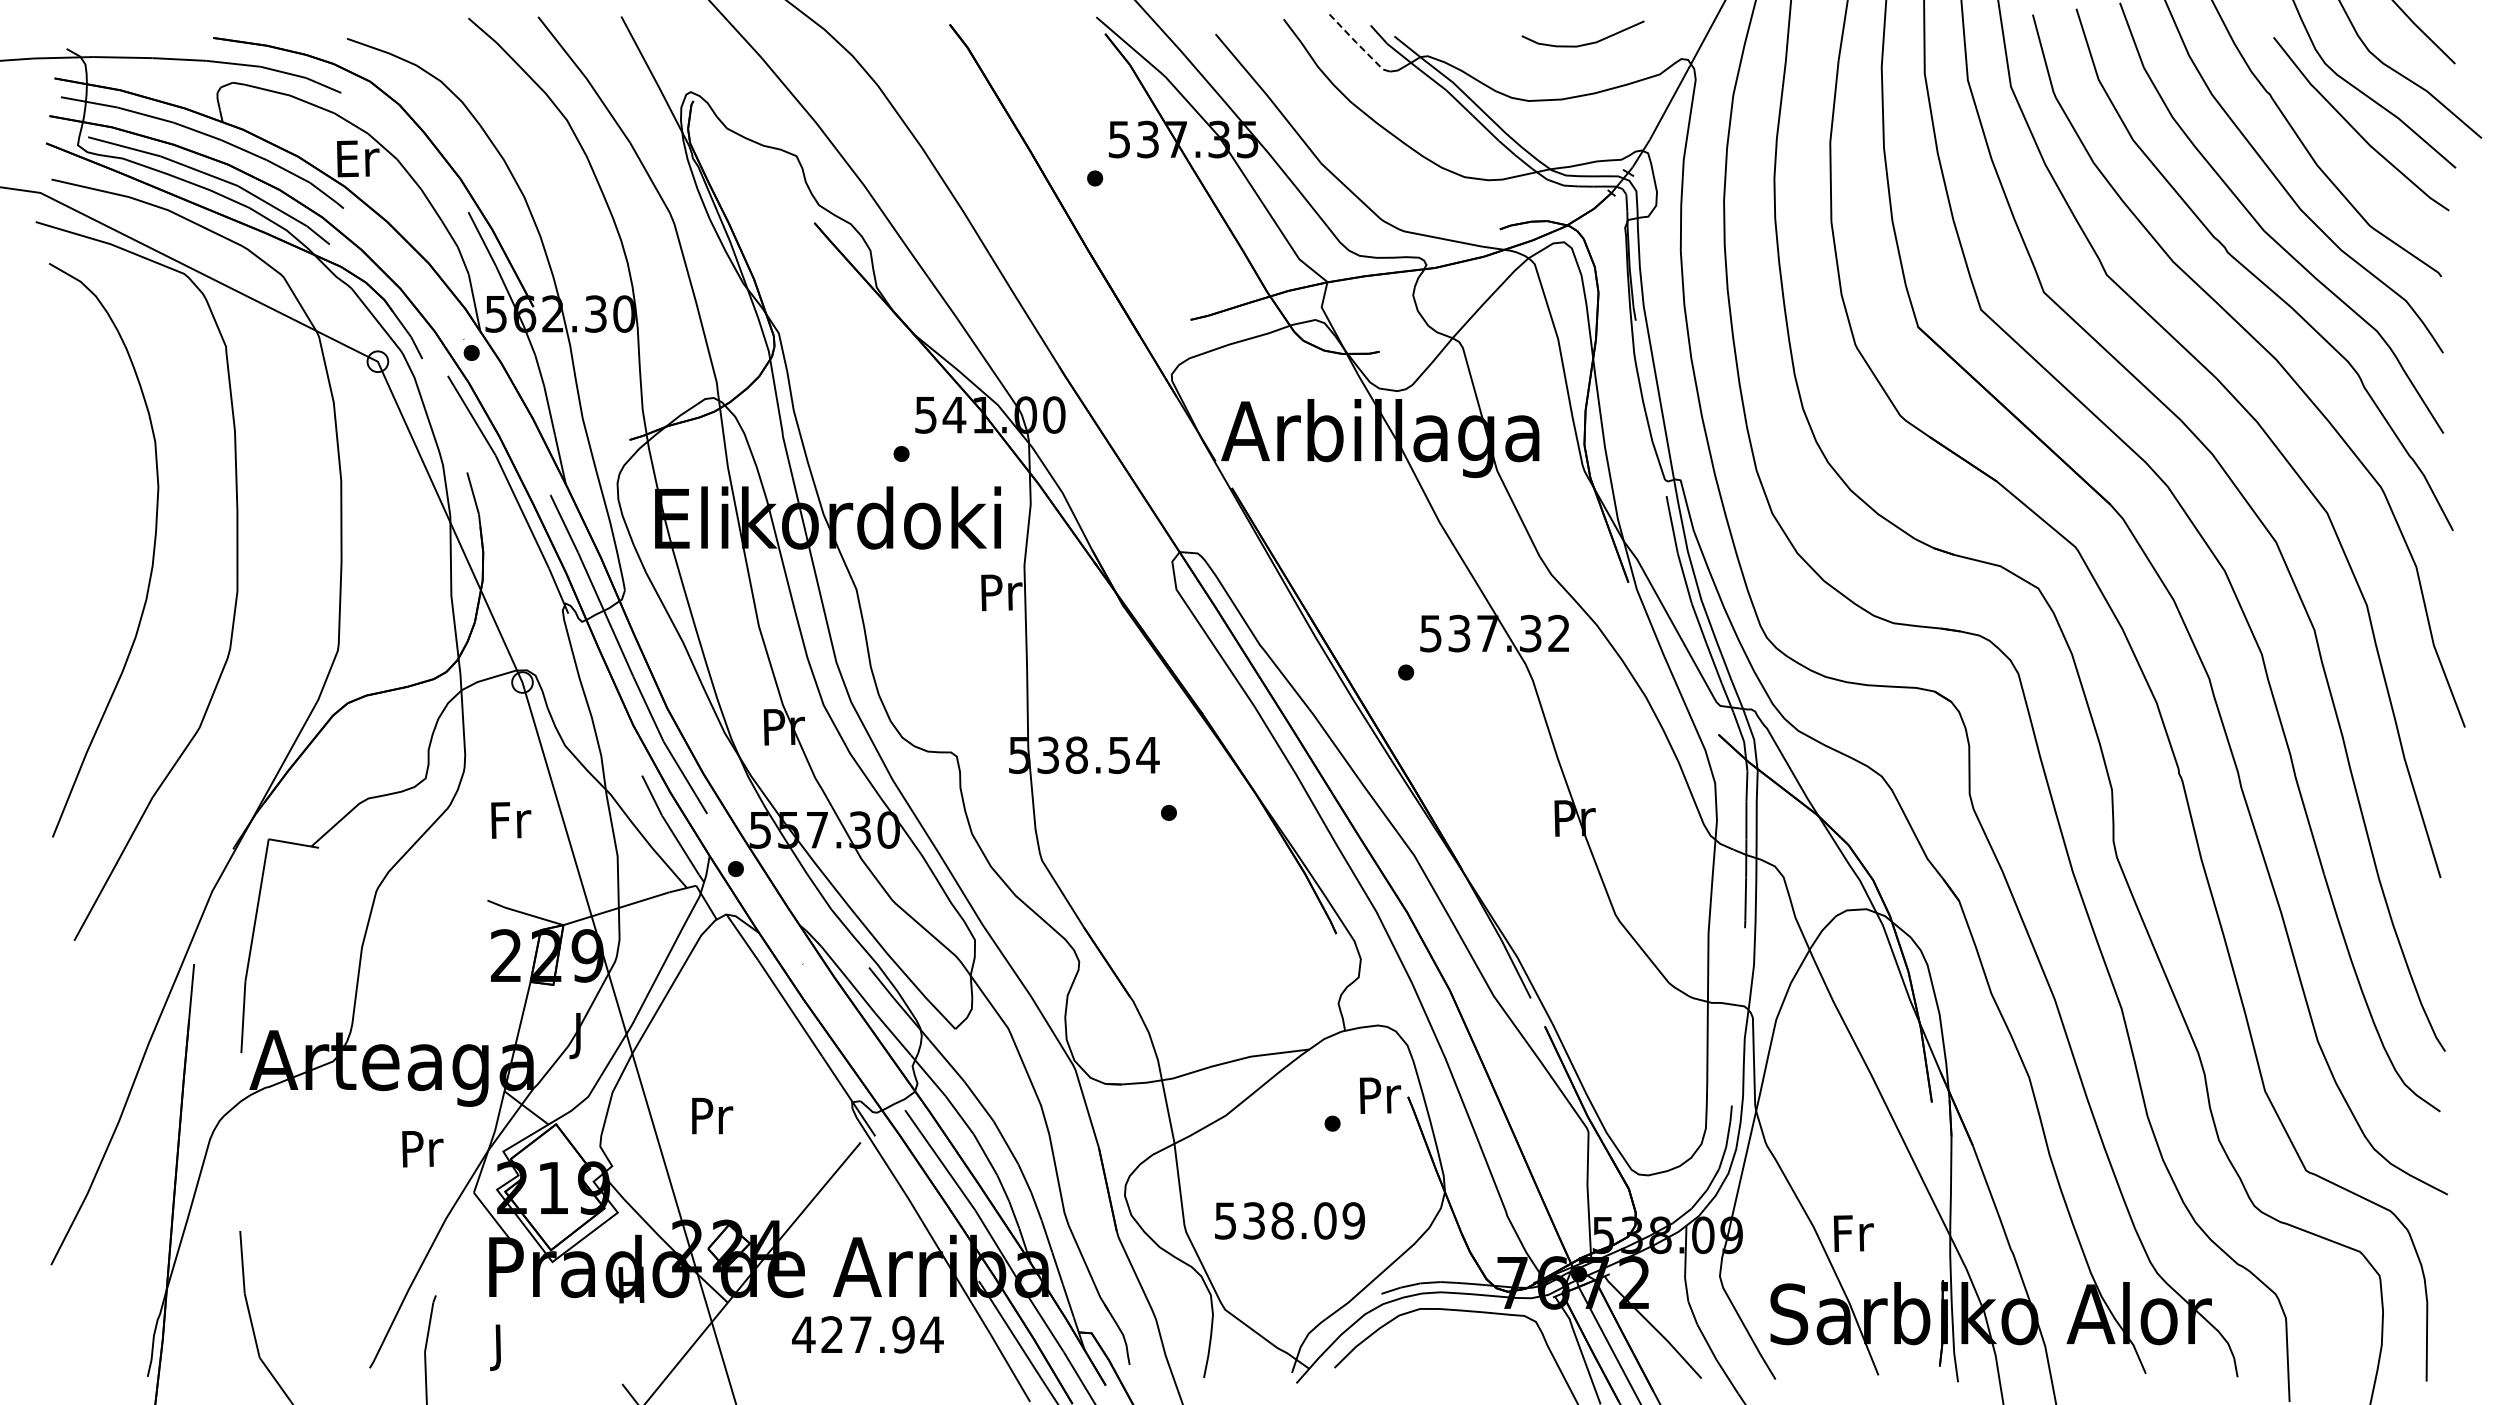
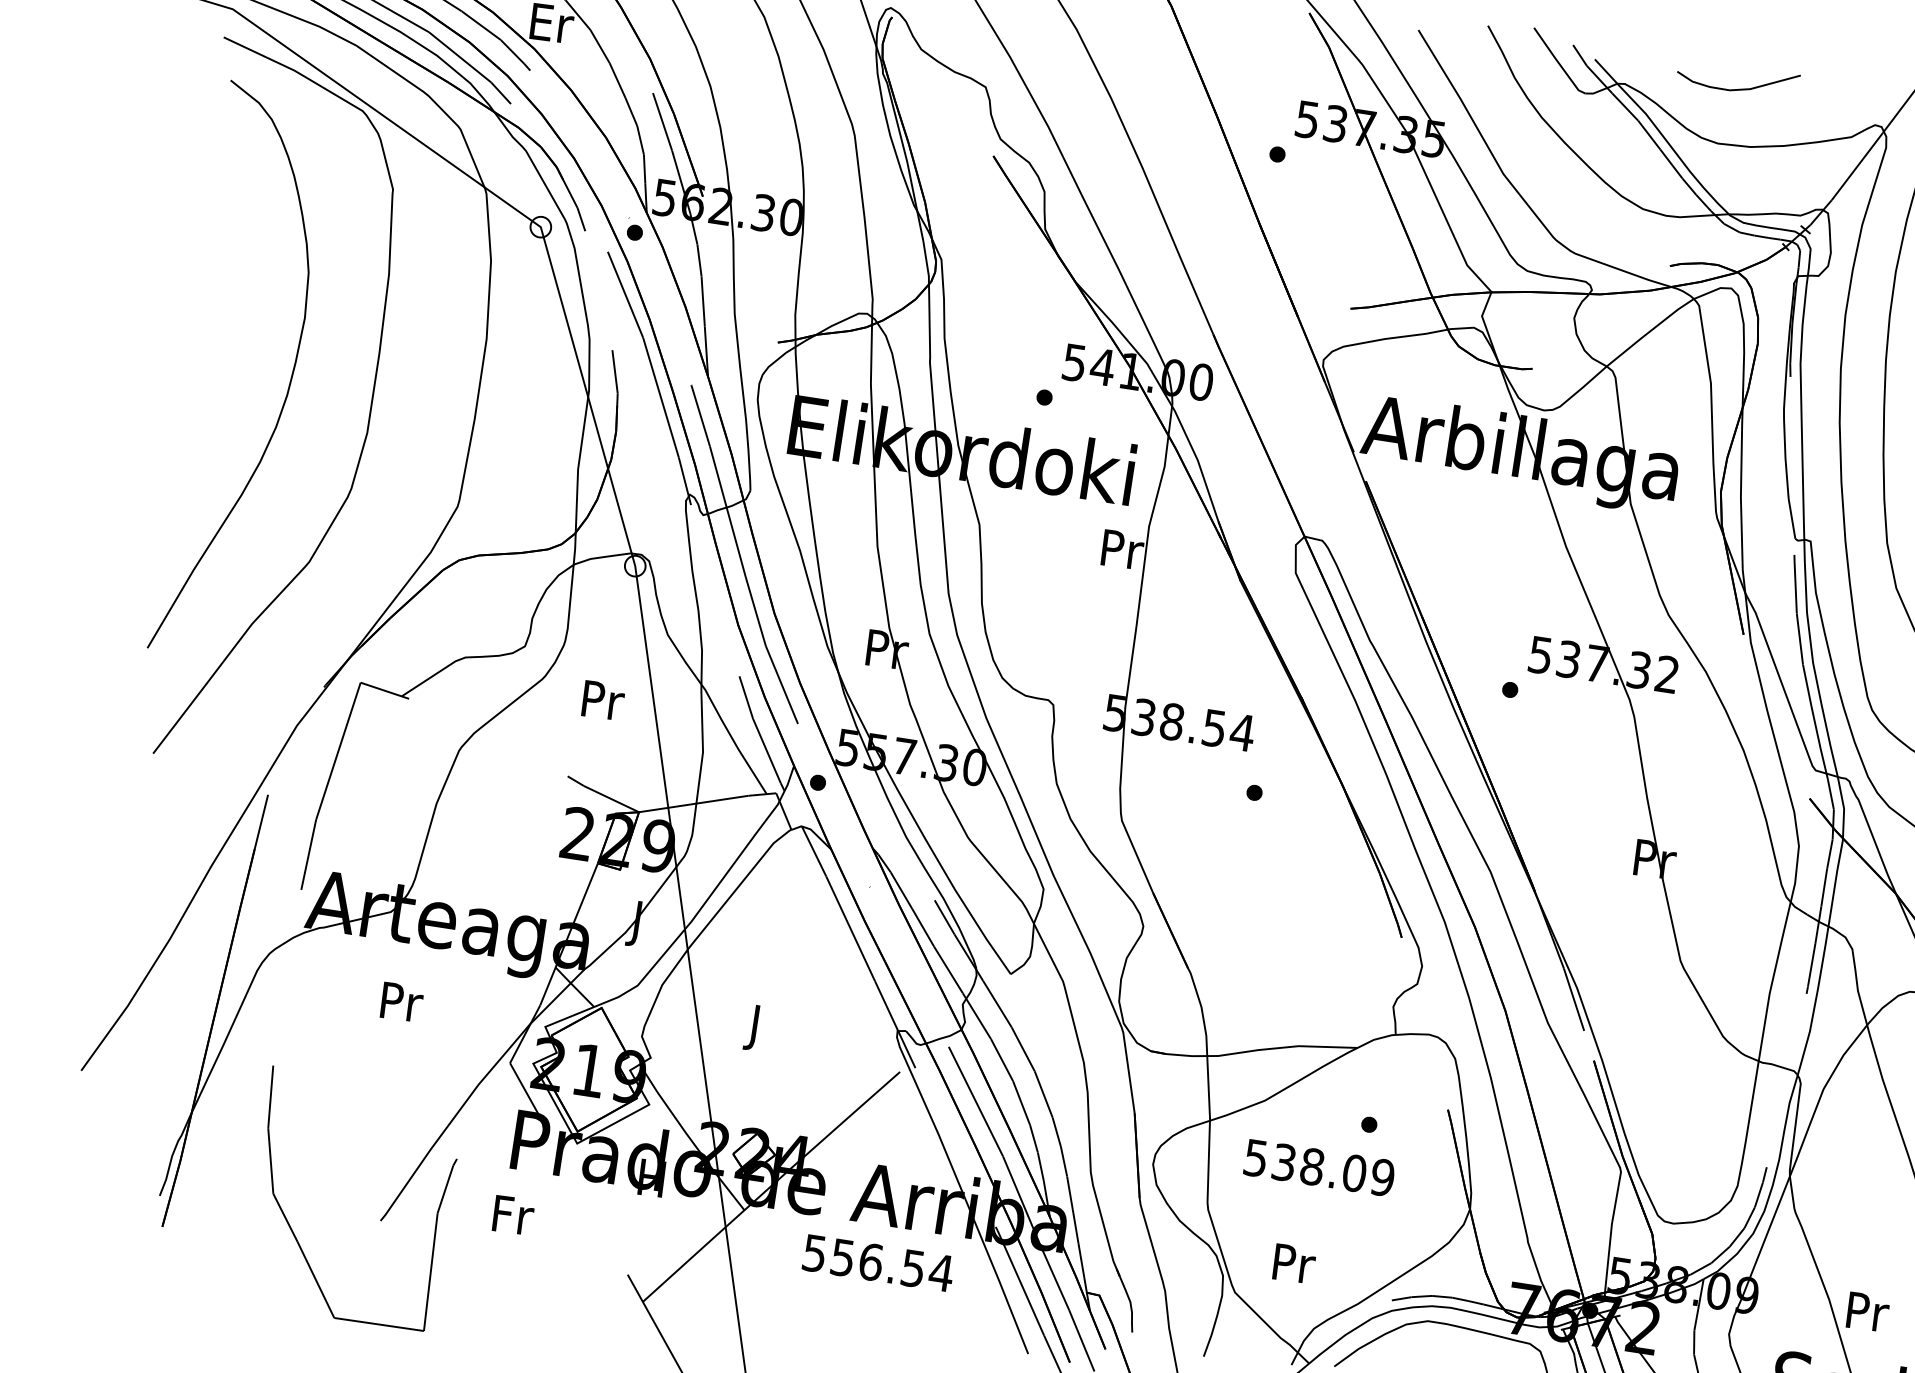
curve: (1585, 43) -> (1739, 88), moved
line: (1358, 44) -> (1558, 61), dashed -> solid
text: (510, 820) -> (602, 700), Fr -> Pr
text: (1380, 1095) -> (1294, 1263), moved
text: (712, 1120) -> (756, 1027), Pr -> J
text: (422, 1149) -> (401, 1002), moved
text: (1289, 1220) -> (1319, 1167), moved
text: (1853, 1233) -> (1867, 1312), Fr -> Pr
text: (853, 1334) -> (863, 1260), 427.94 -> 556.54
text: (500, 1347) -> (512, 1220), J -> Fr

